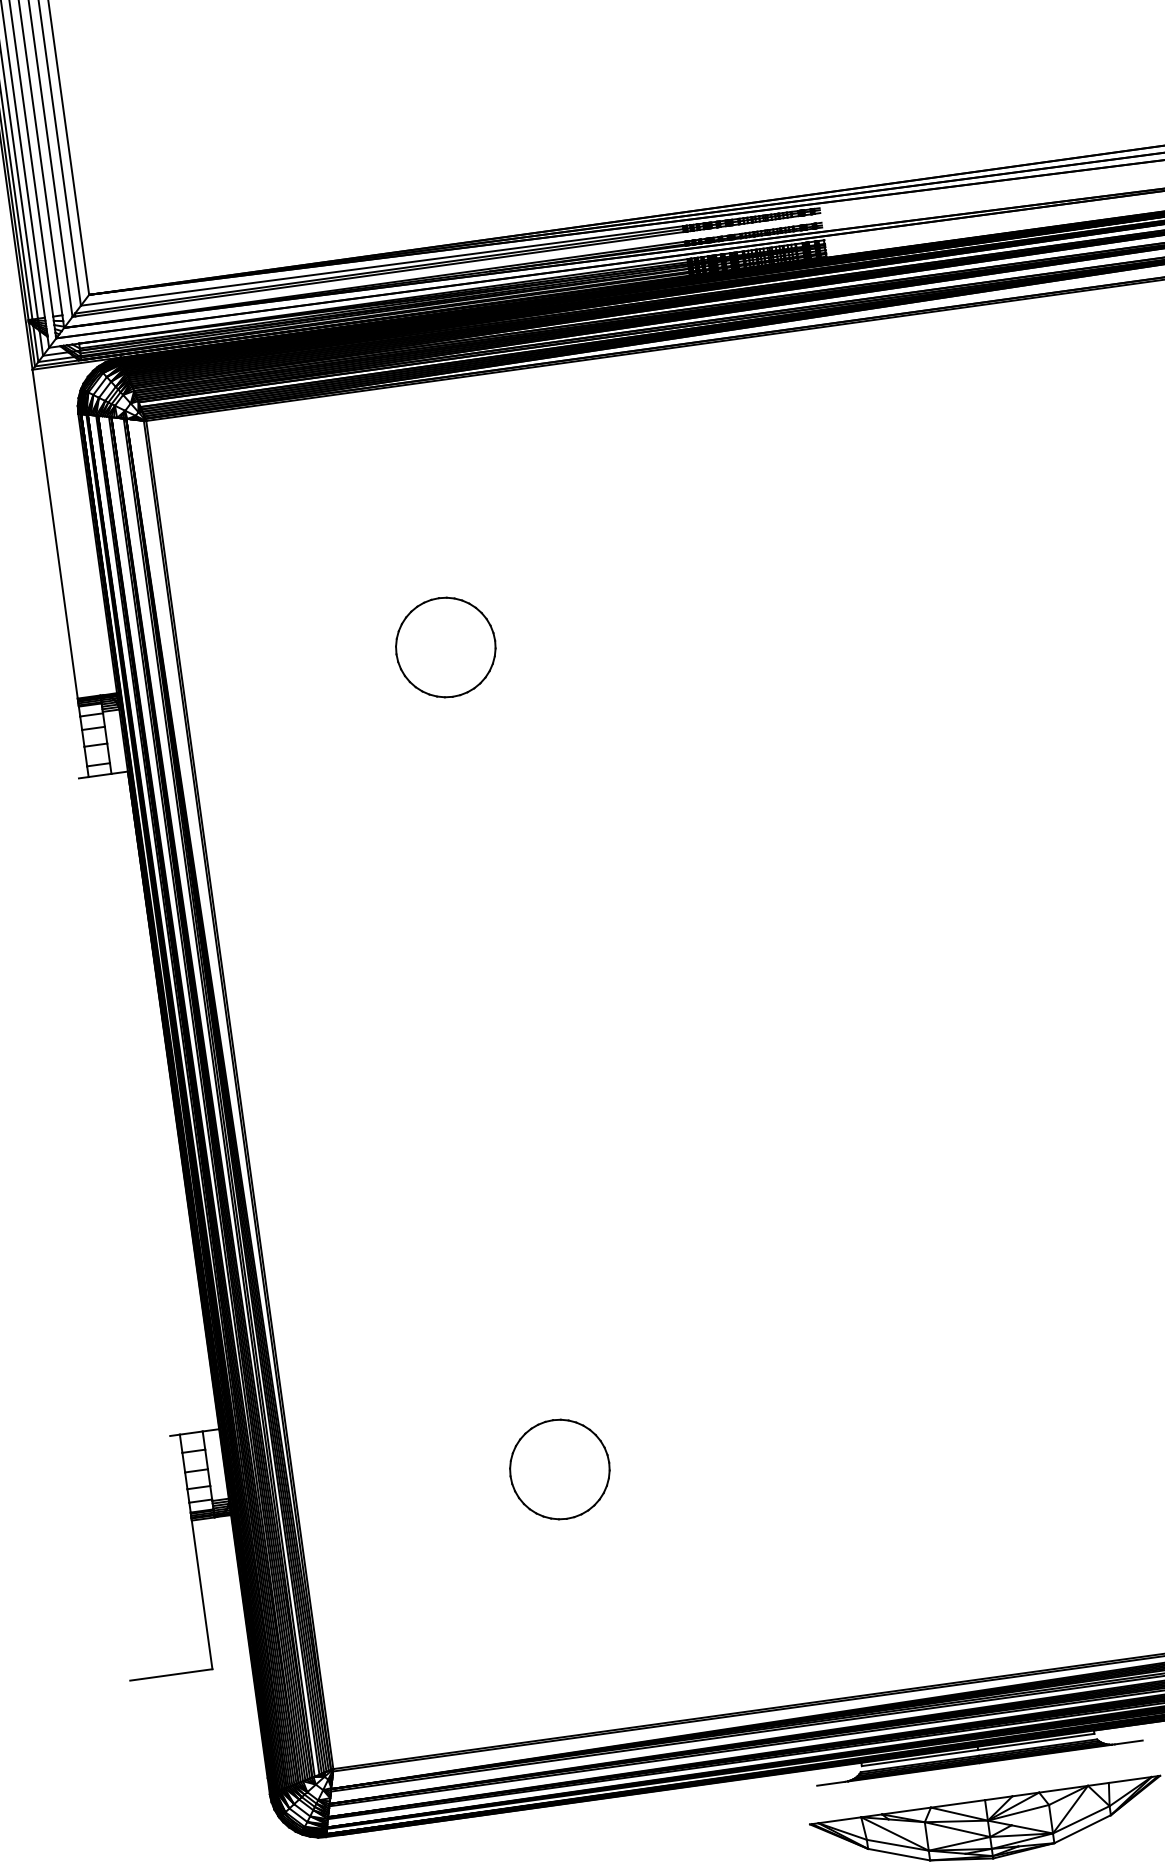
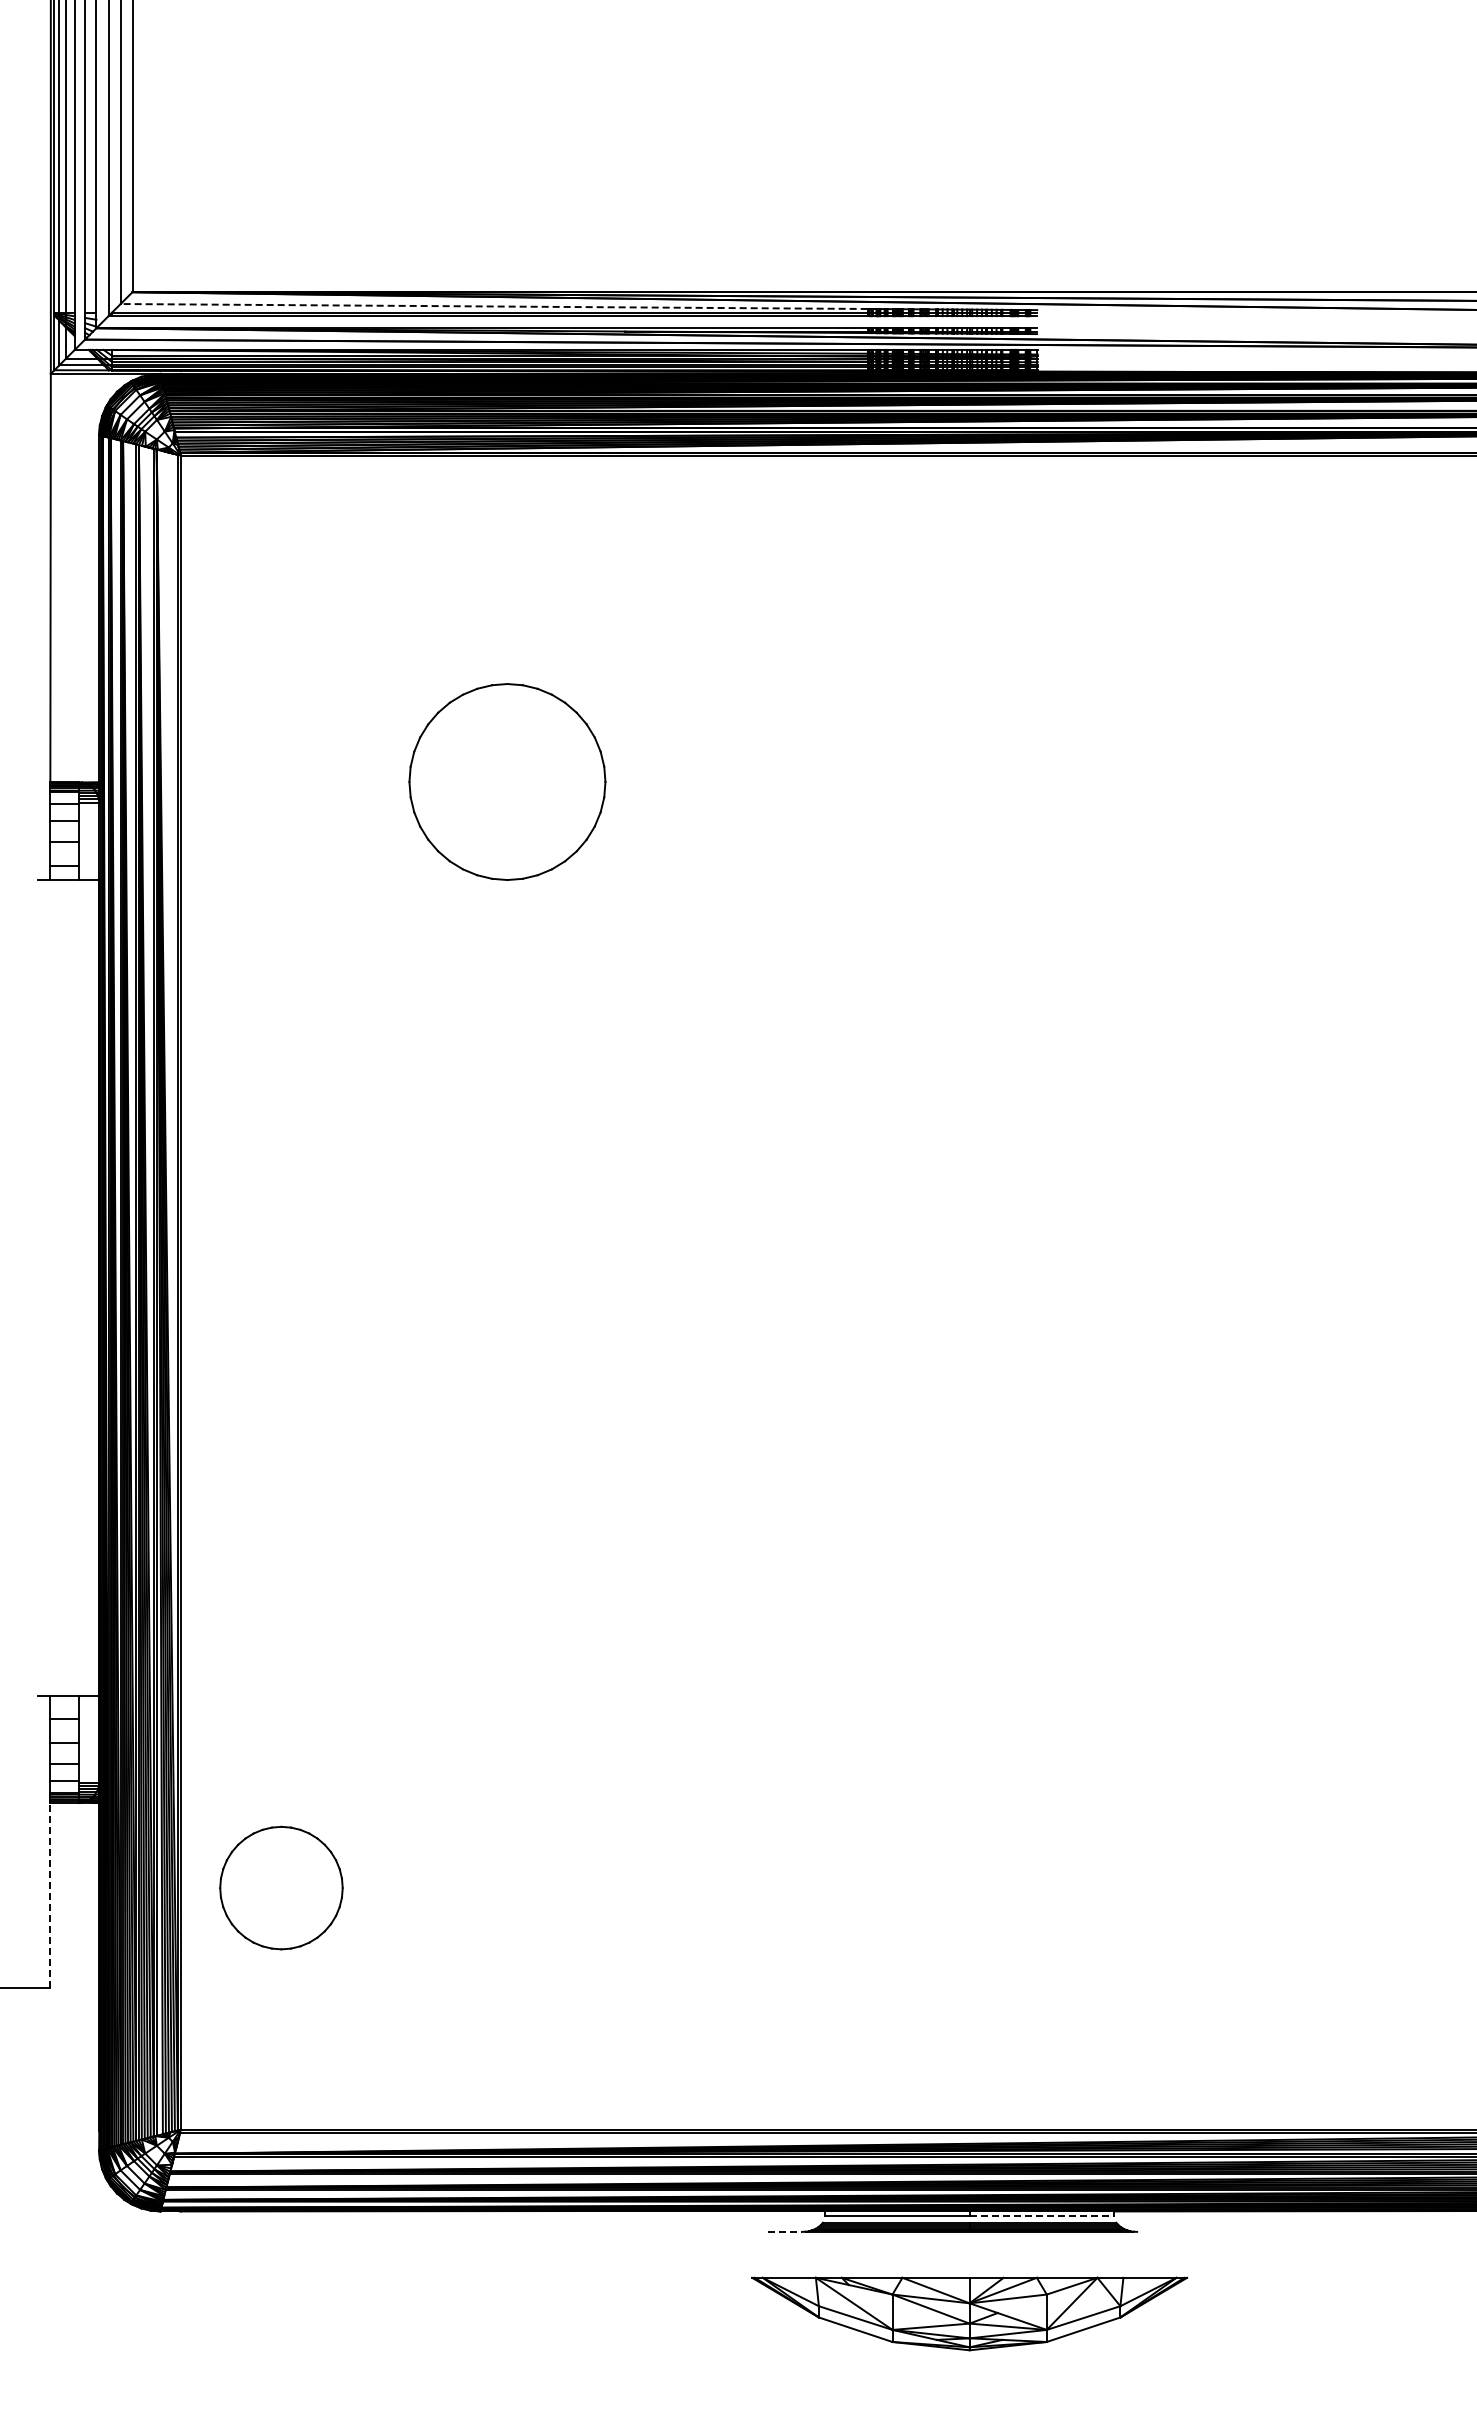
line: (381, 266) -> (493, 306), solid -> dashed
part: (445, 647) -> (507, 782), size x1.6
part: (559, 1469) -> (281, 1887), moved
line: (202, 1594) -> (50, 1894), solid -> dashed
line: (1036, 1741) -> (1042, 2215), solid -> dashed
line: (1128, 1742) -> (1154, 2231), removed
line: (831, 1783) -> (785, 2231), solid -> dashed

